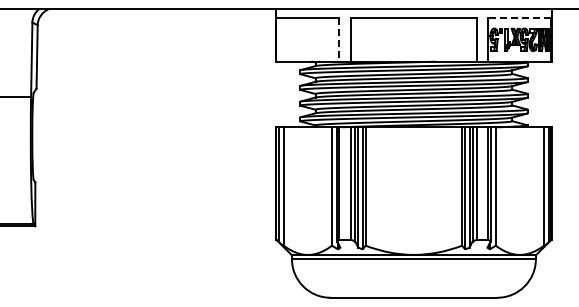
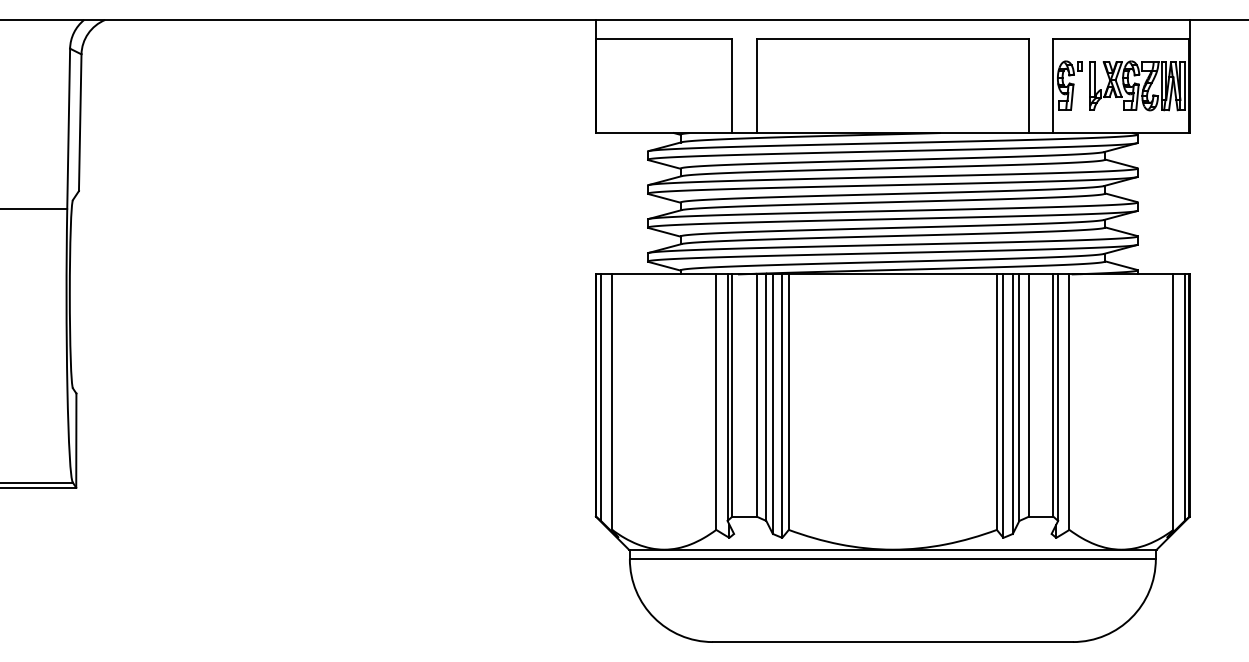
line: (519, 18) -> (1120, 39), dashed -> solid
line: (339, 39) -> (732, 85), dashed -> solid

